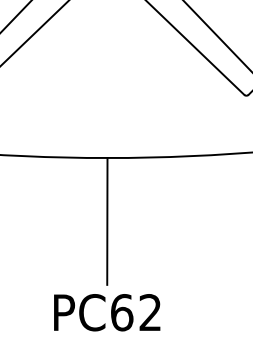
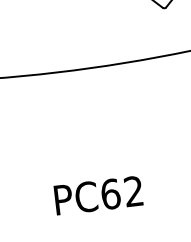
line: (107, 221) -> (63, 124), removed
text: (107, 312) -> (98, 195), moved

